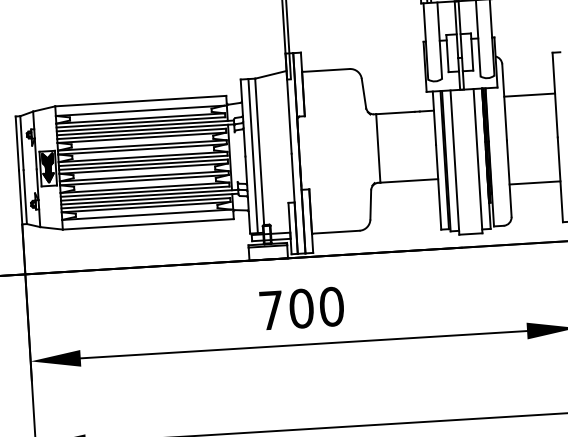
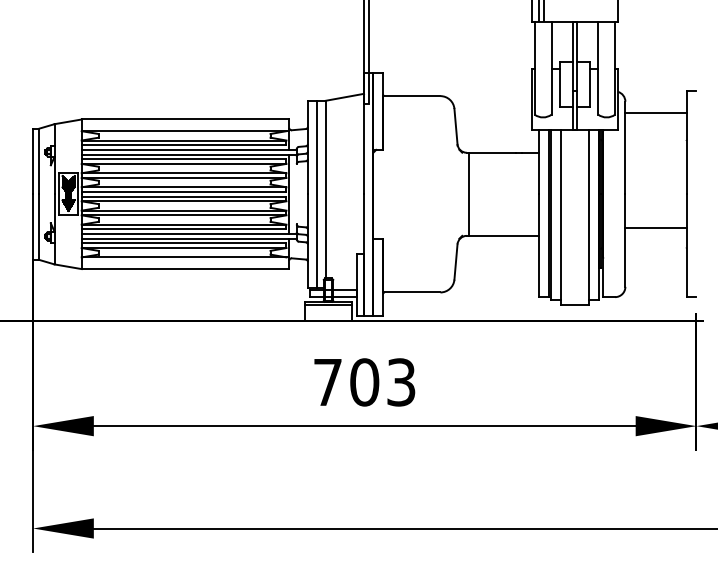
line: (529, 95) -> (656, 113), moved
line: (535, 182) -> (656, 227), moved
text: (331, 306) -> (401, 382), 700 -> 703

